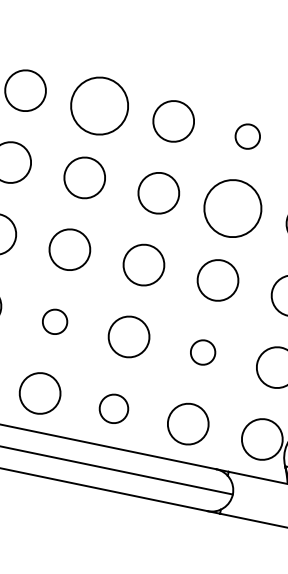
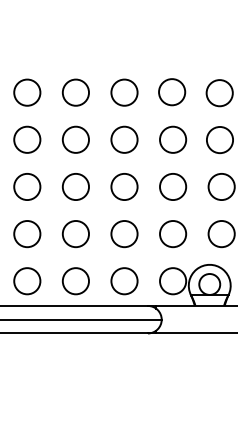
circle: (99, 105) -> (27, 92), size x0.71
circle: (247, 136) -> (124, 92), size x1.67
circle: (232, 208) -> (124, 139), size x0.71
circle: (55, 322) -> (27, 234), size x1.67
circle: (203, 352) -> (124, 234), size x1.67
circle: (113, 409) -> (75, 281), size x1.43

